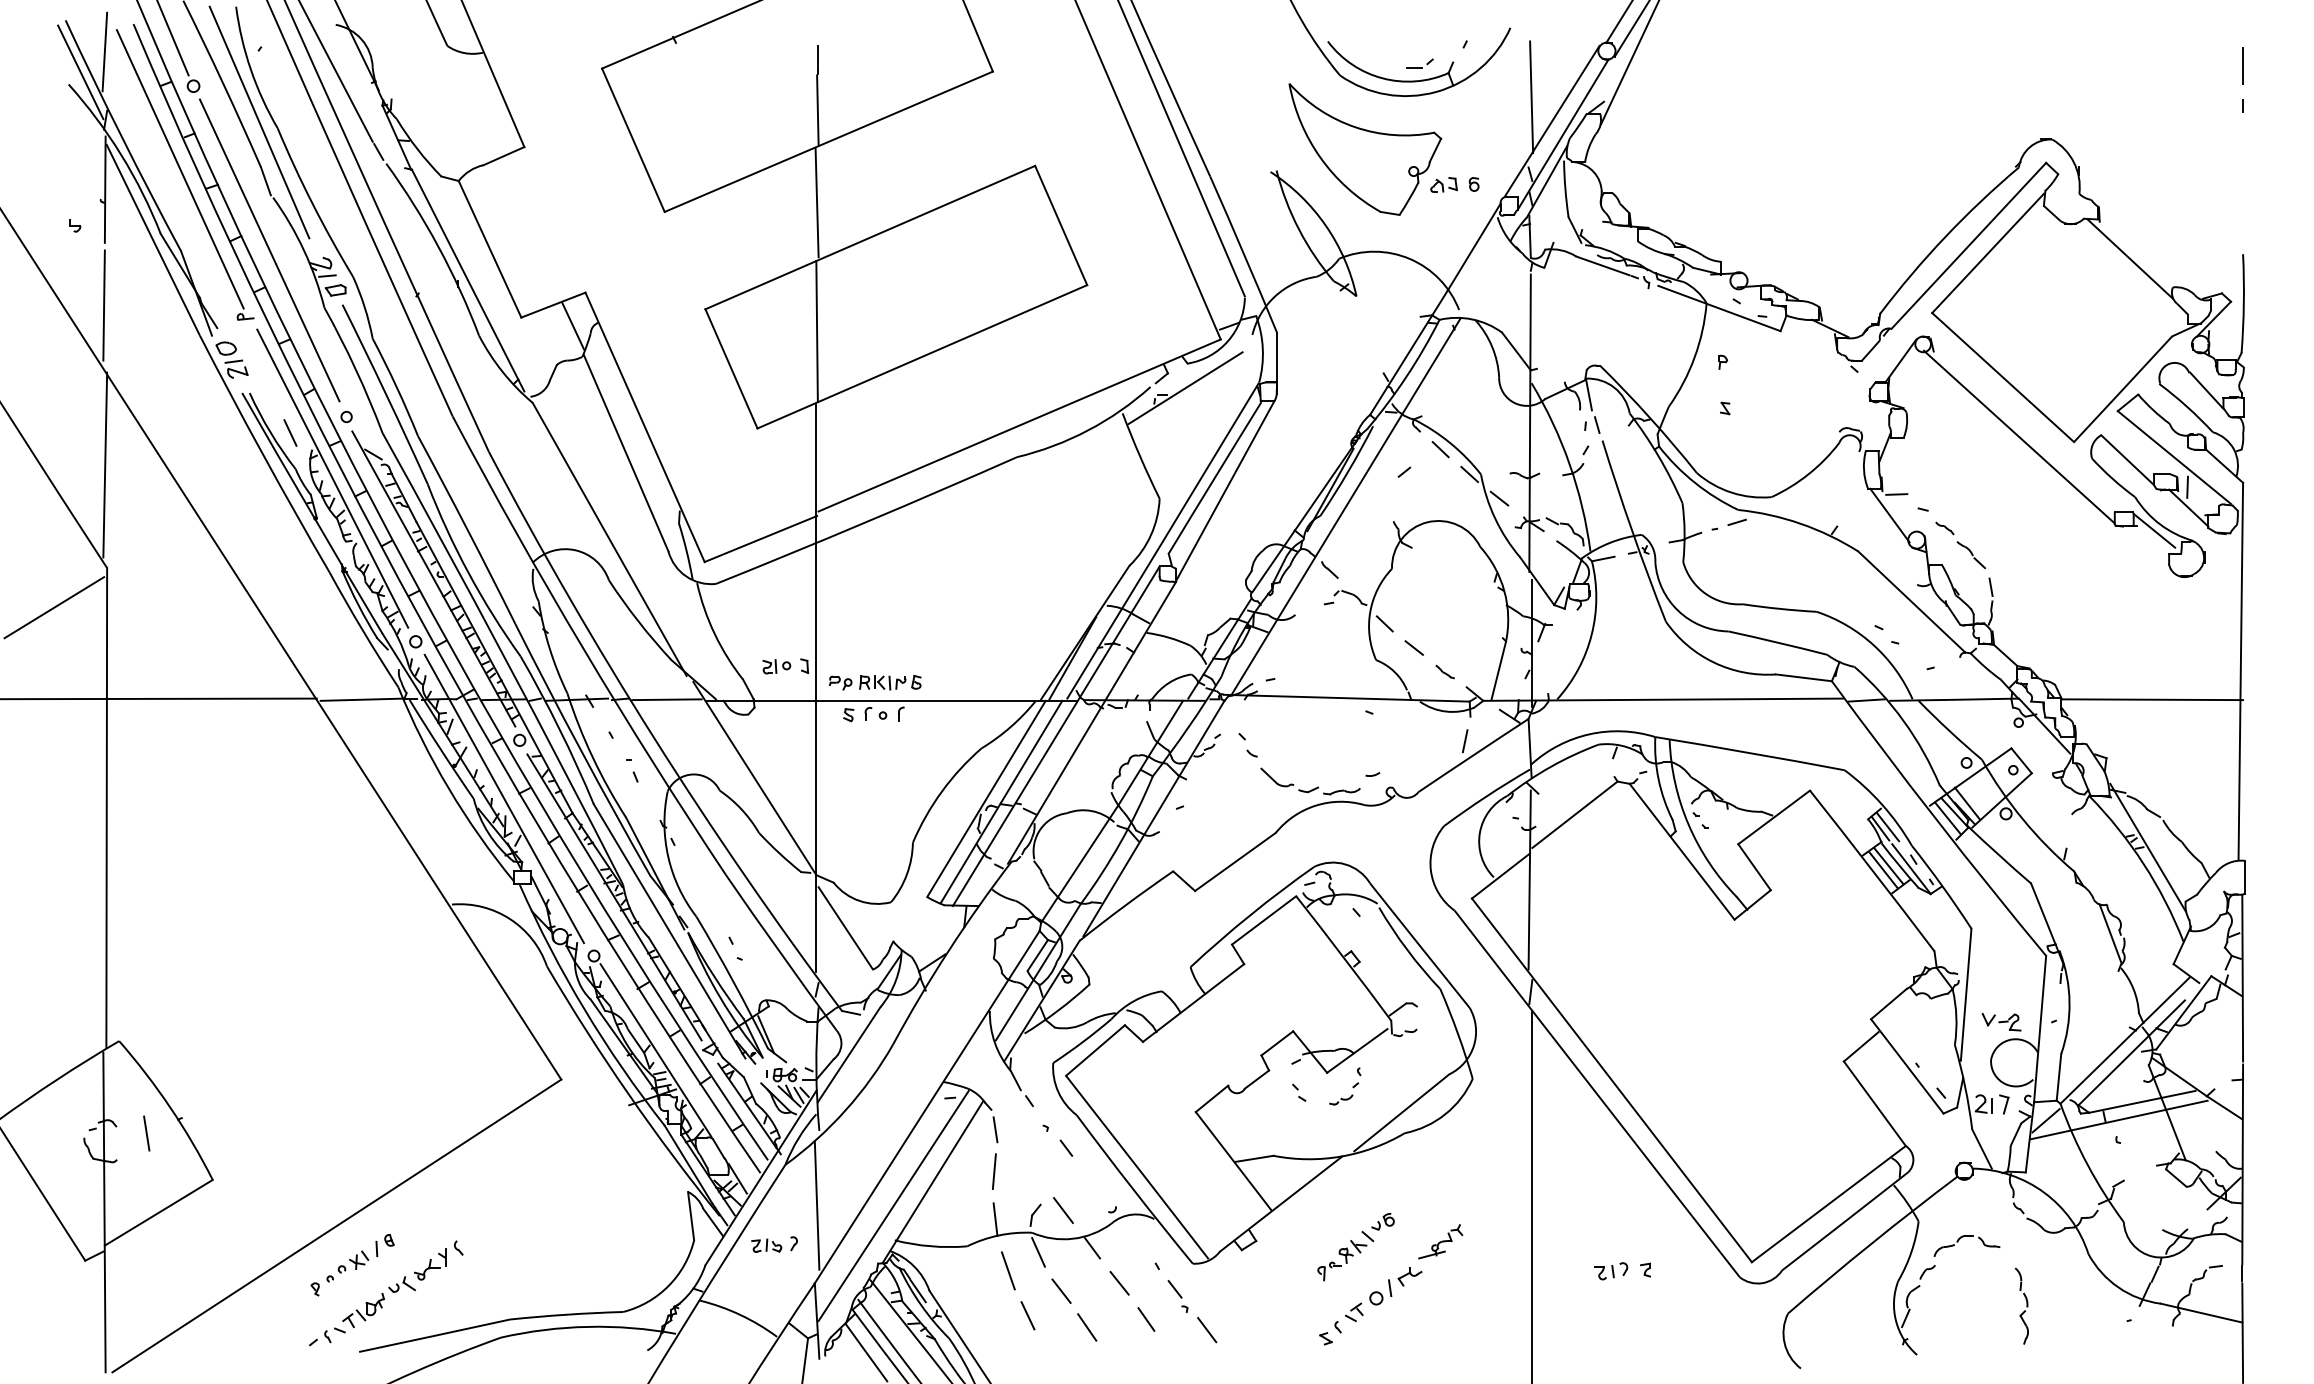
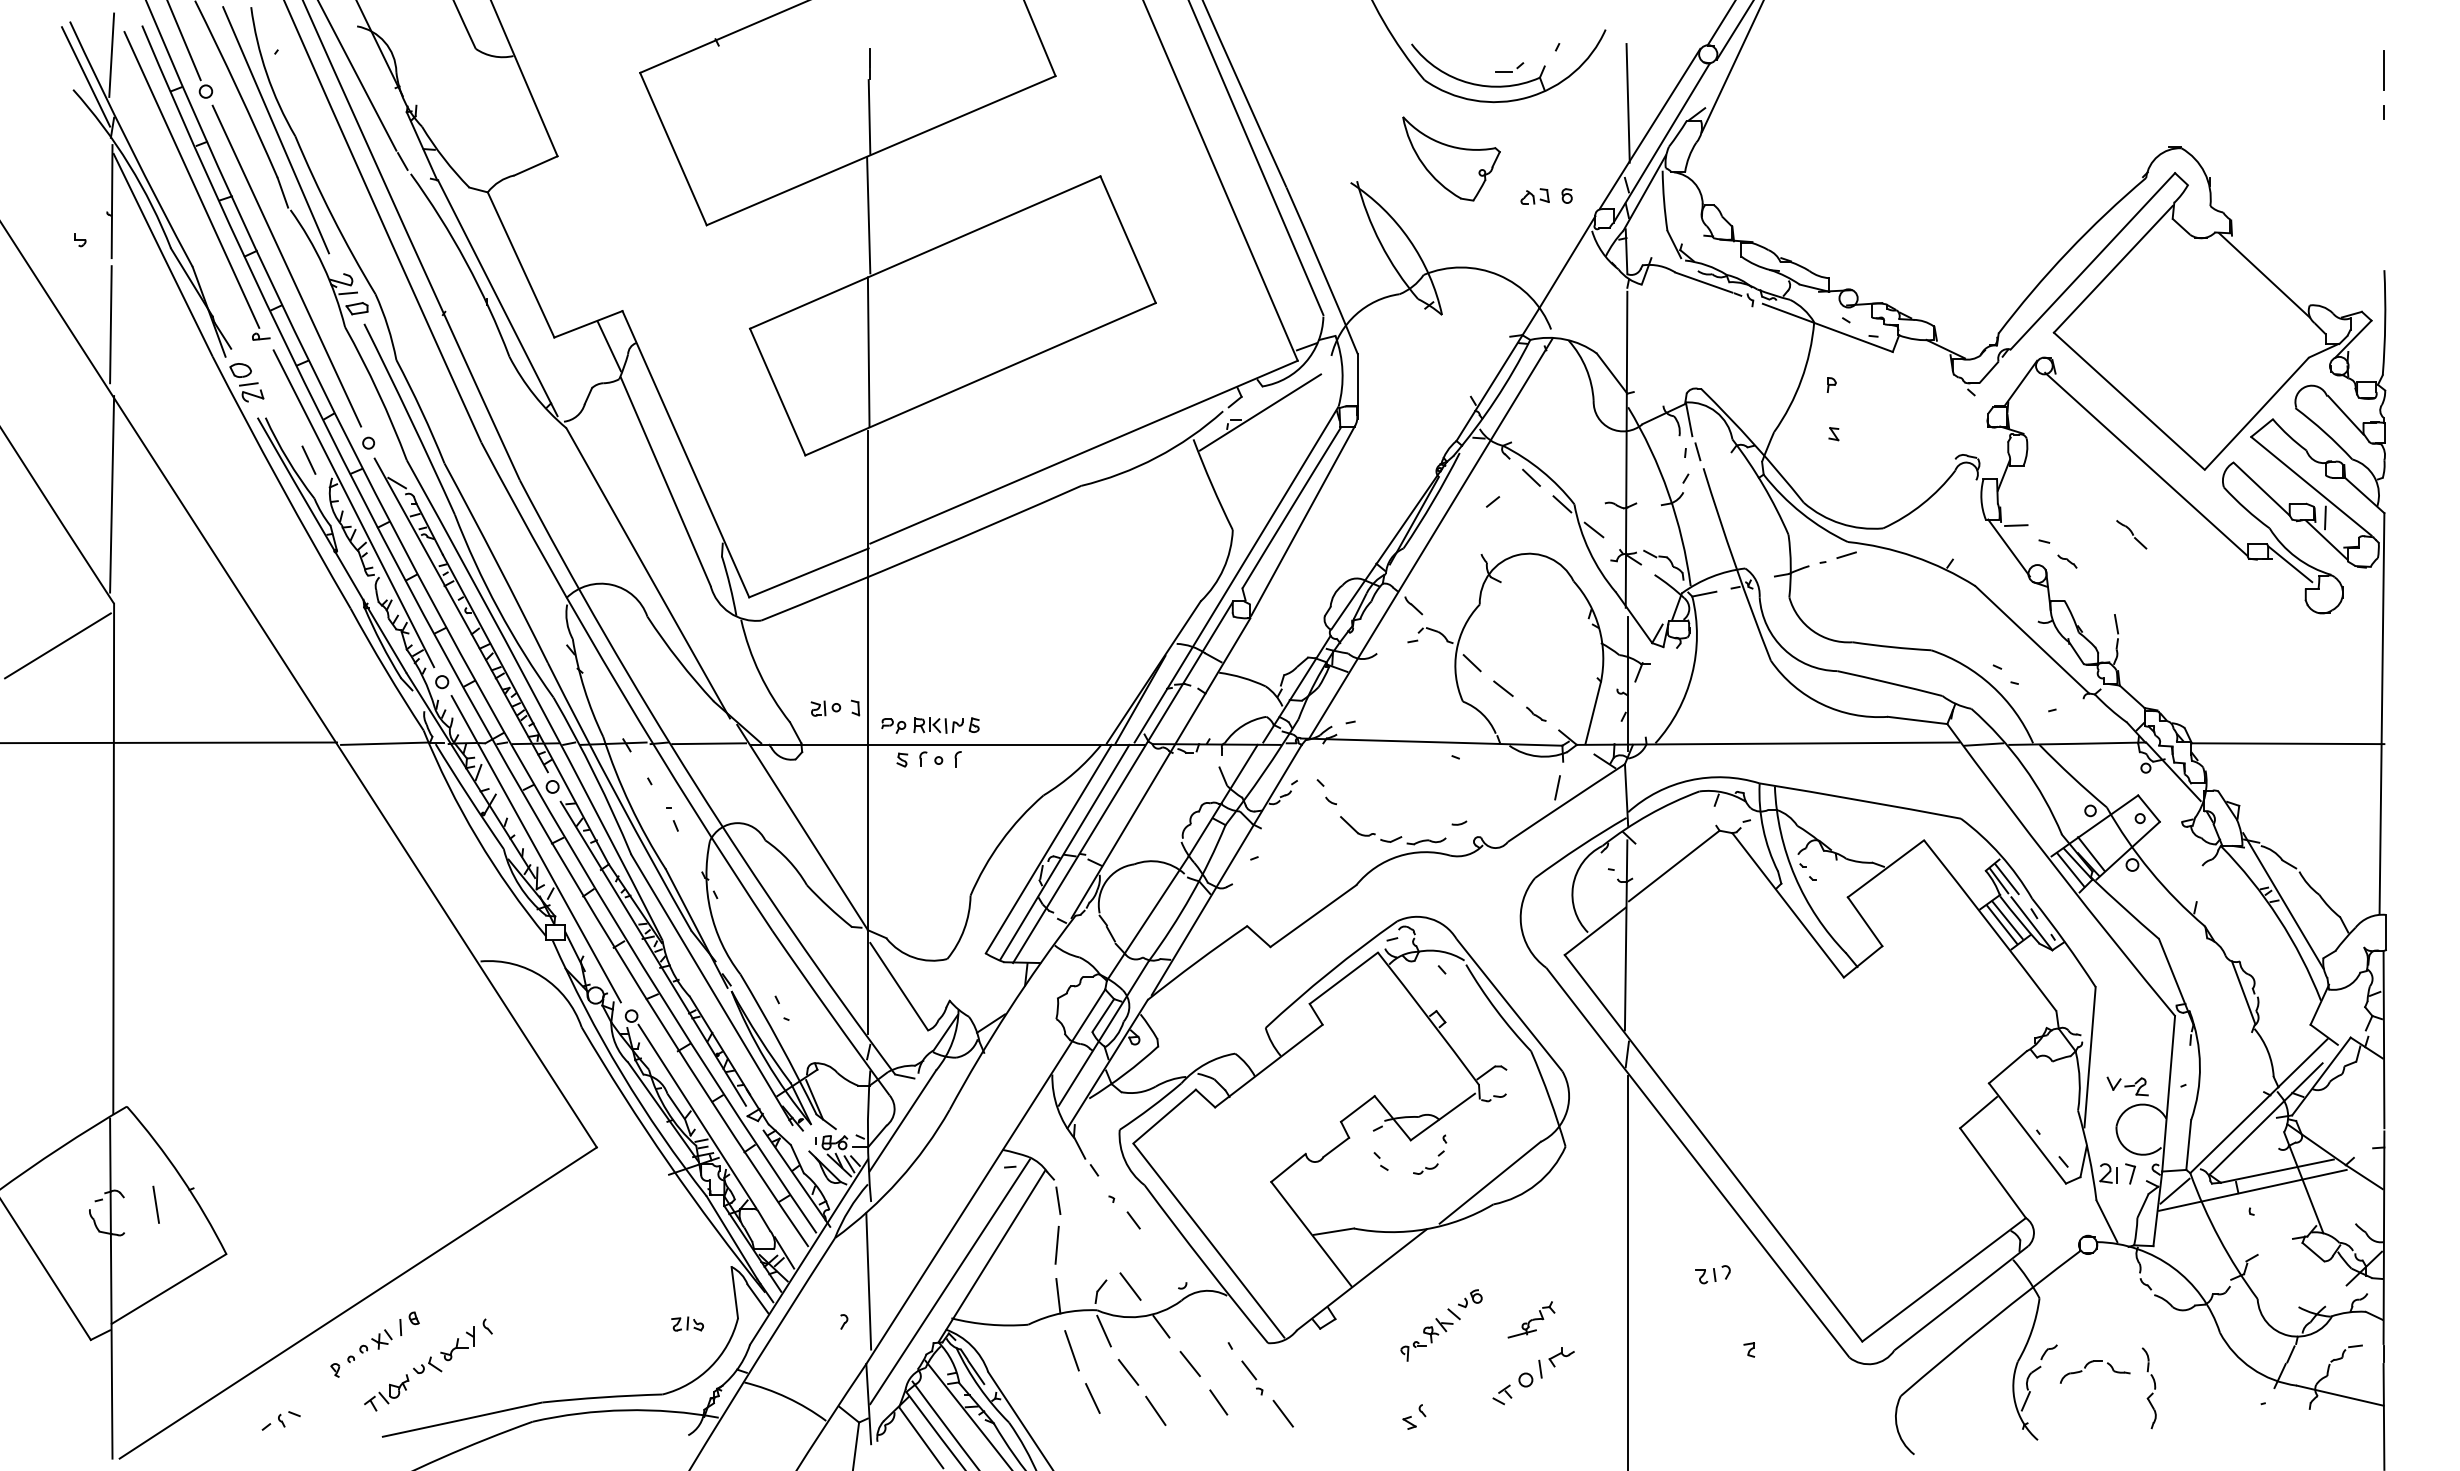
part: (1365, 149) -> (1451, 158), size x0.6
part: (1970, 555) -> (2130, 535), moved
part: (1960, 1239) -> (2088, 1365), moved
part: (766, 1245) -> (687, 1323), moved
part: (1611, 1271) -> (1713, 1274), moved
part: (1383, 1294) -> (1533, 1375), moved
part: (327, 1336) -> (281, 1420), moved

